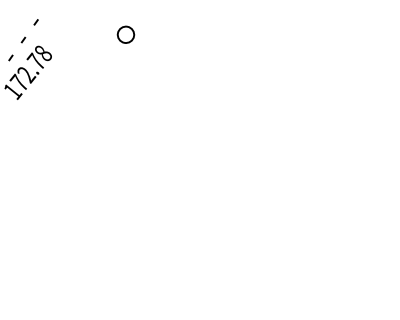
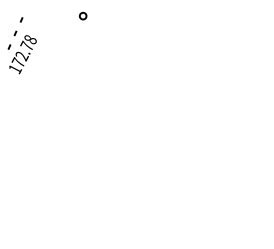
part: (125, 33) -> (82, 15), size x0.6

